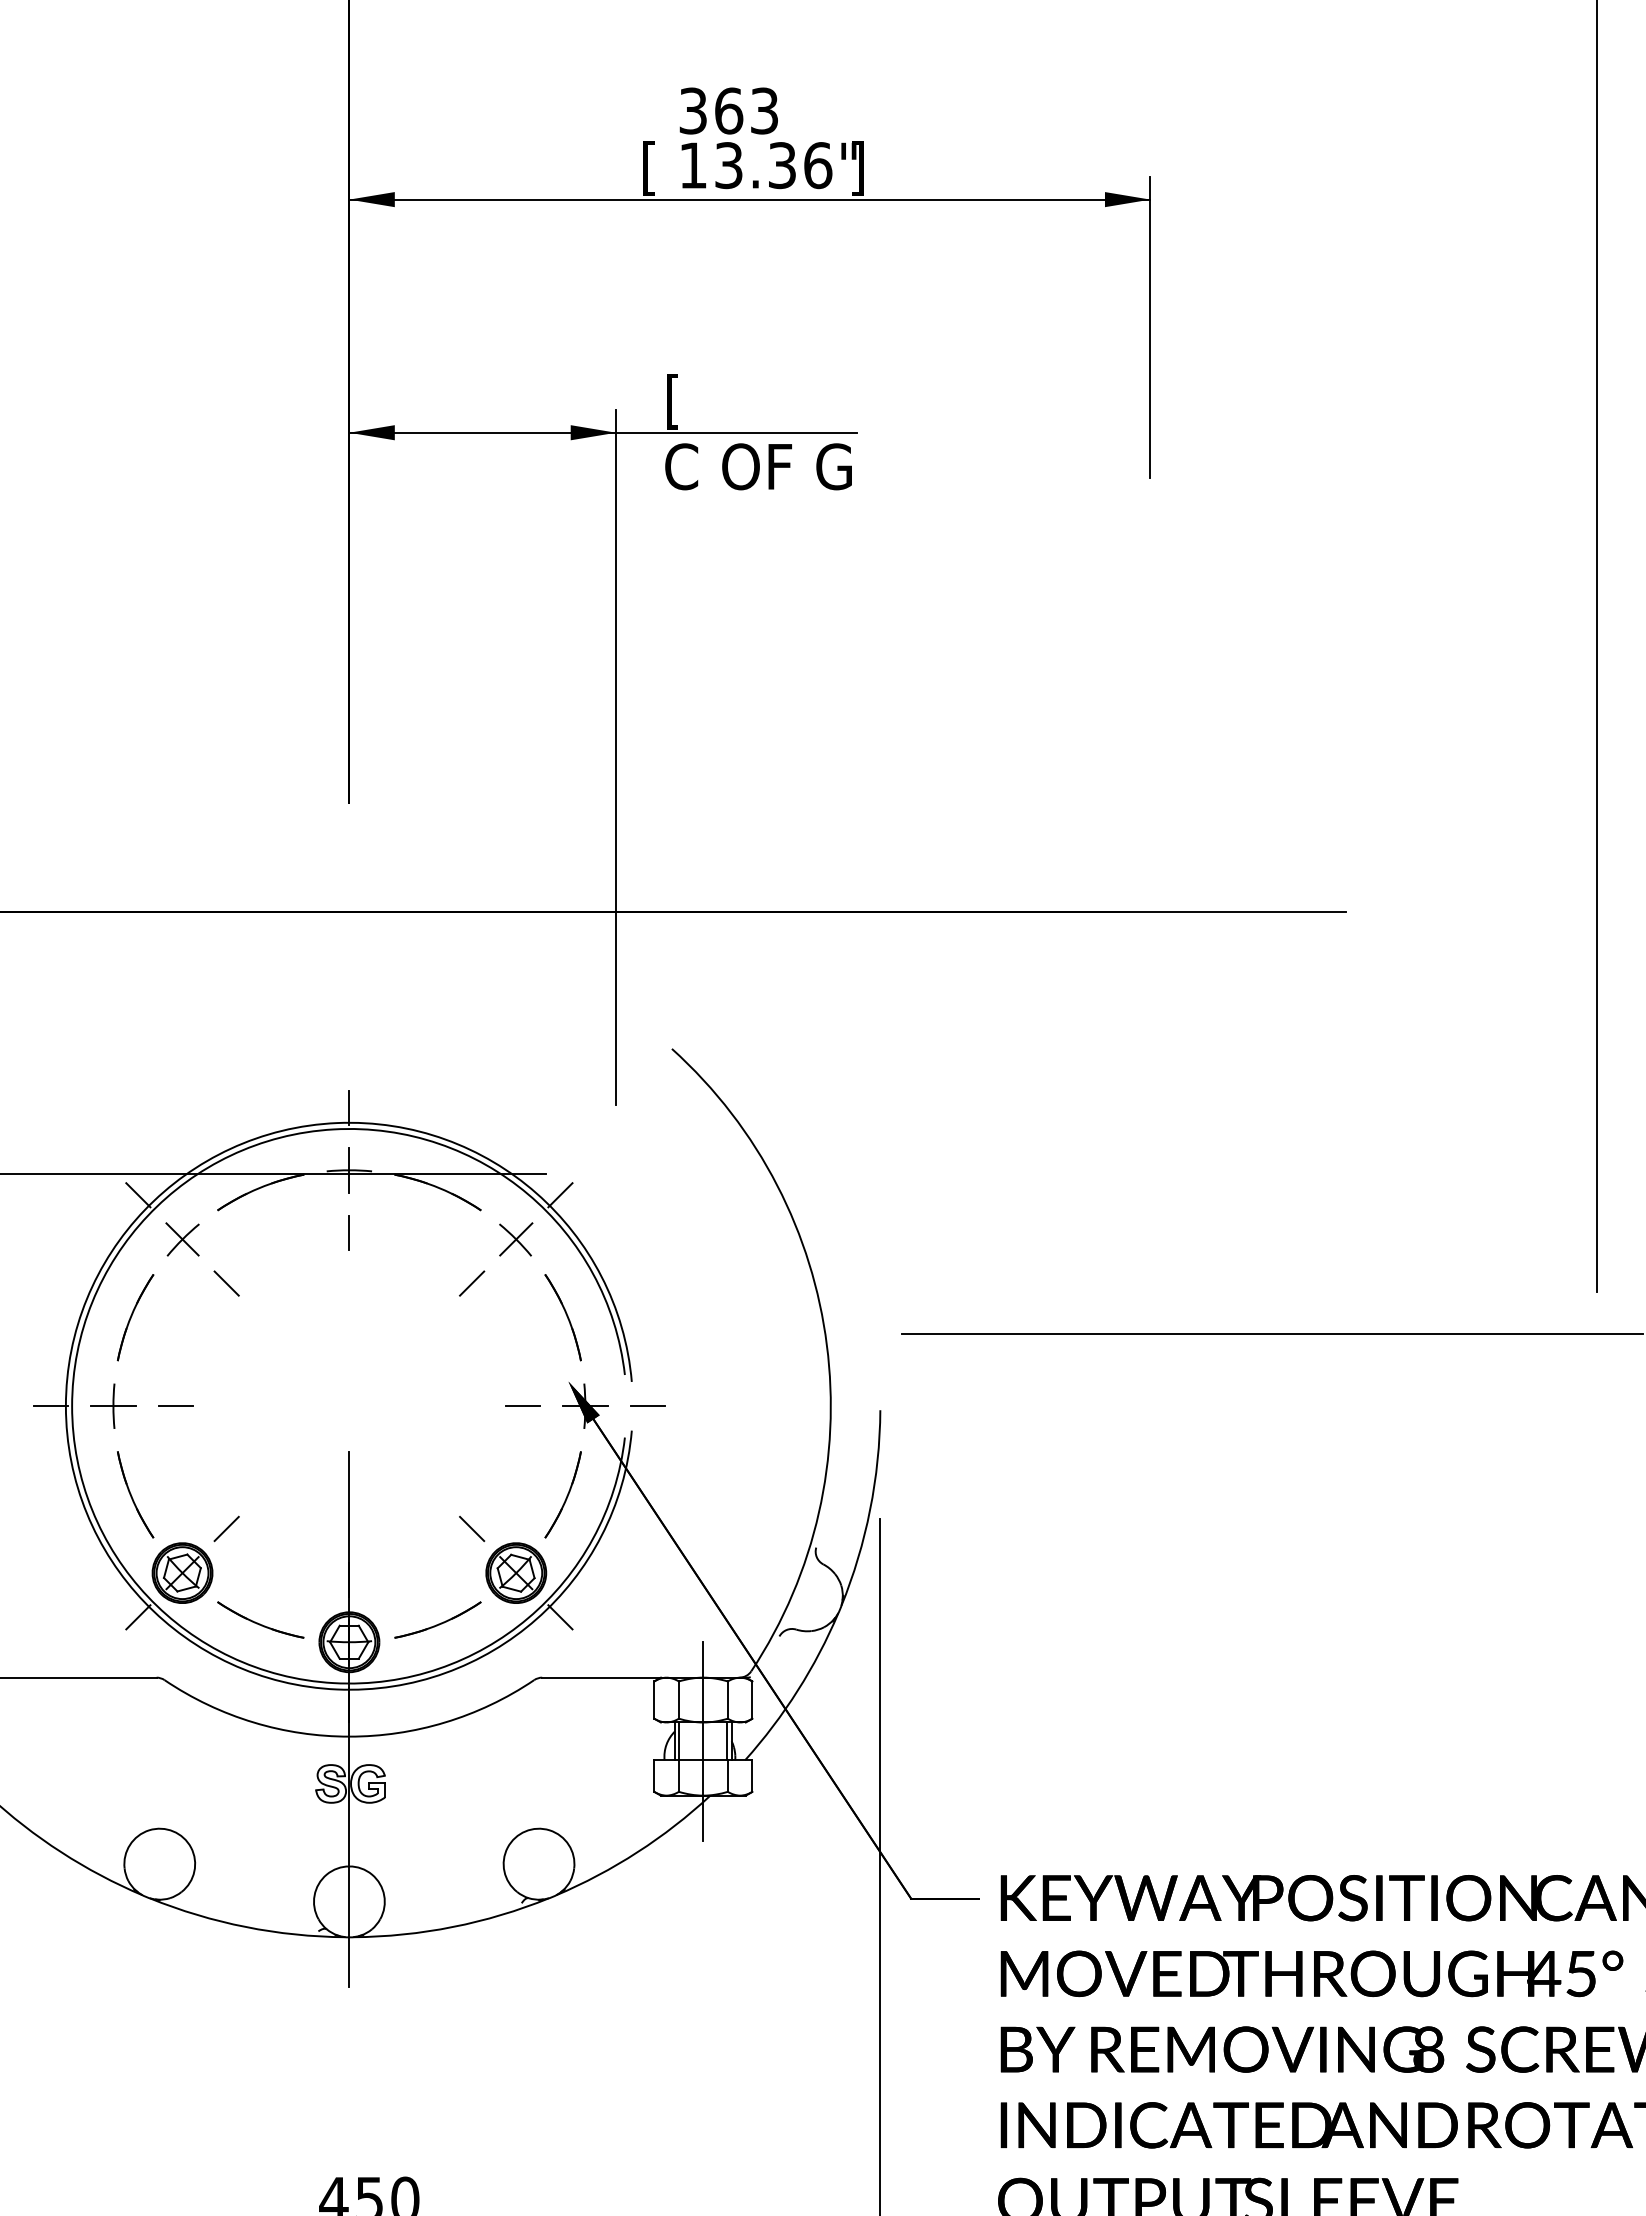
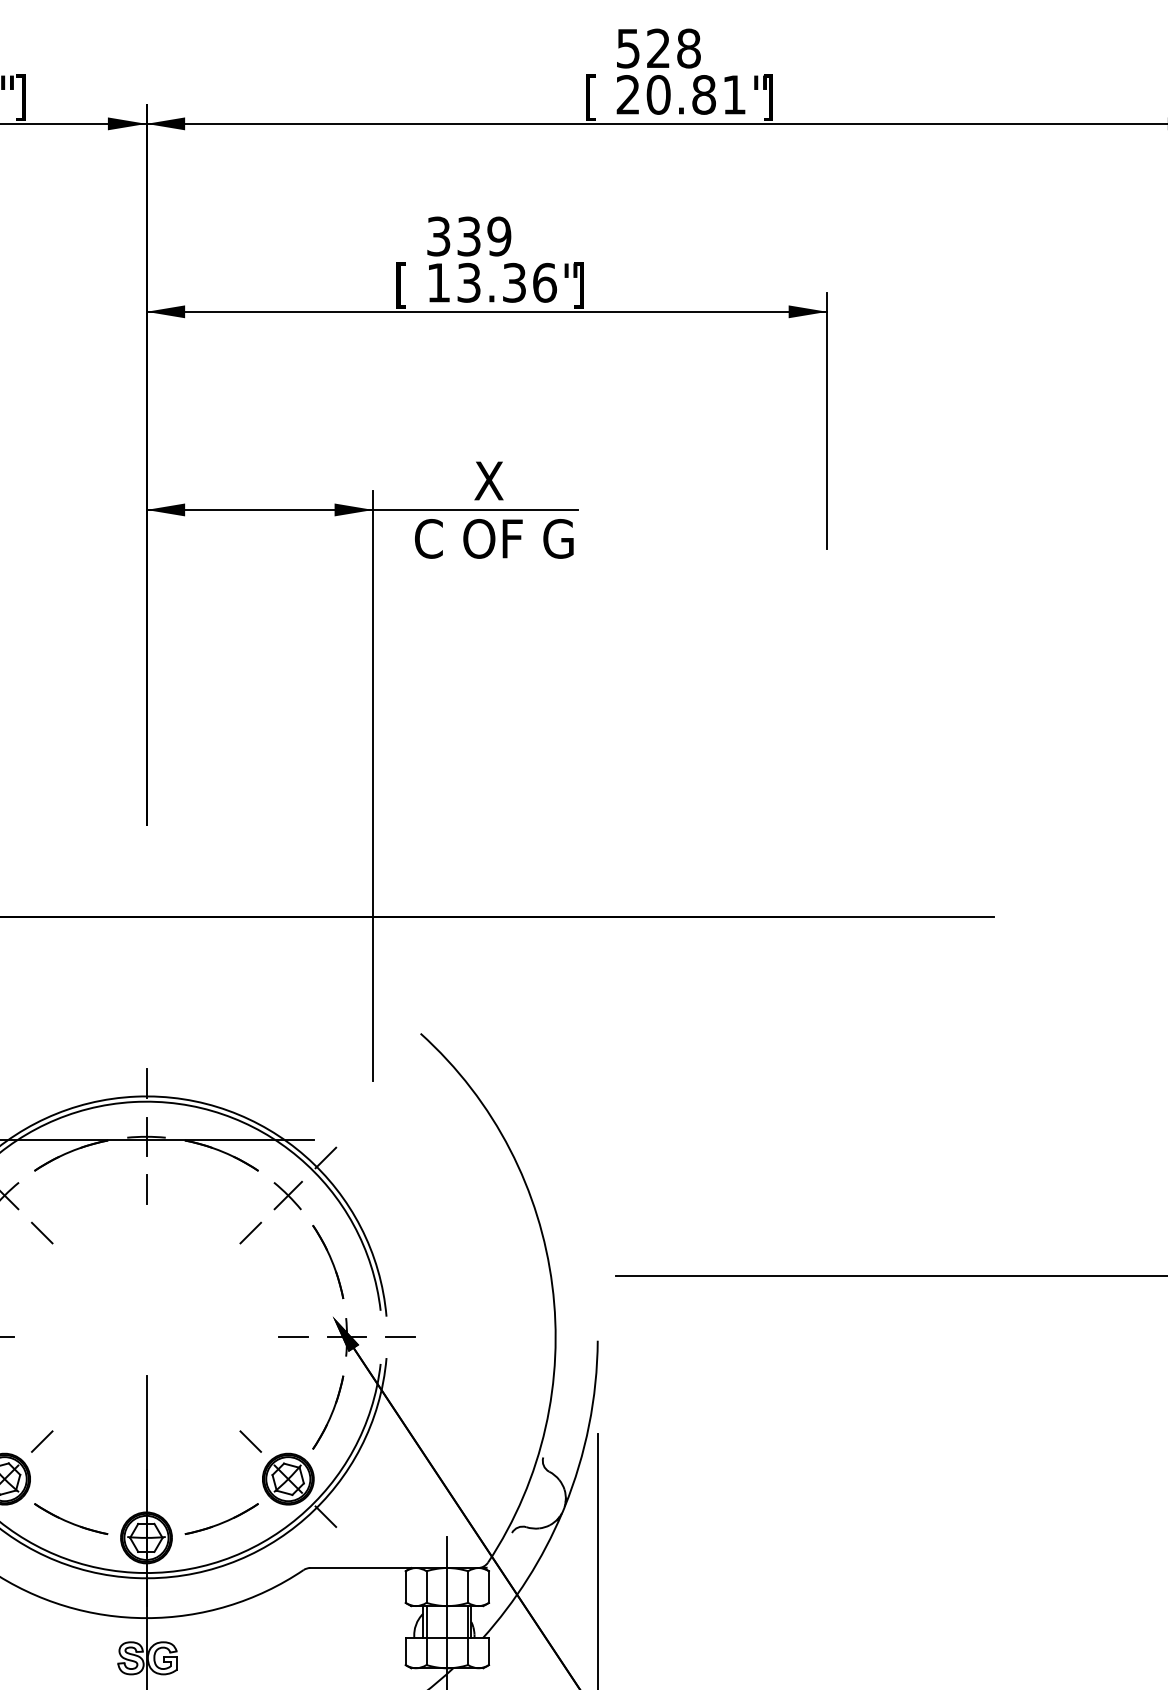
text: (746, 110) -> (484, 236), 363 -> 339
text: (718, 401) -> (460, 483), [ -> X

